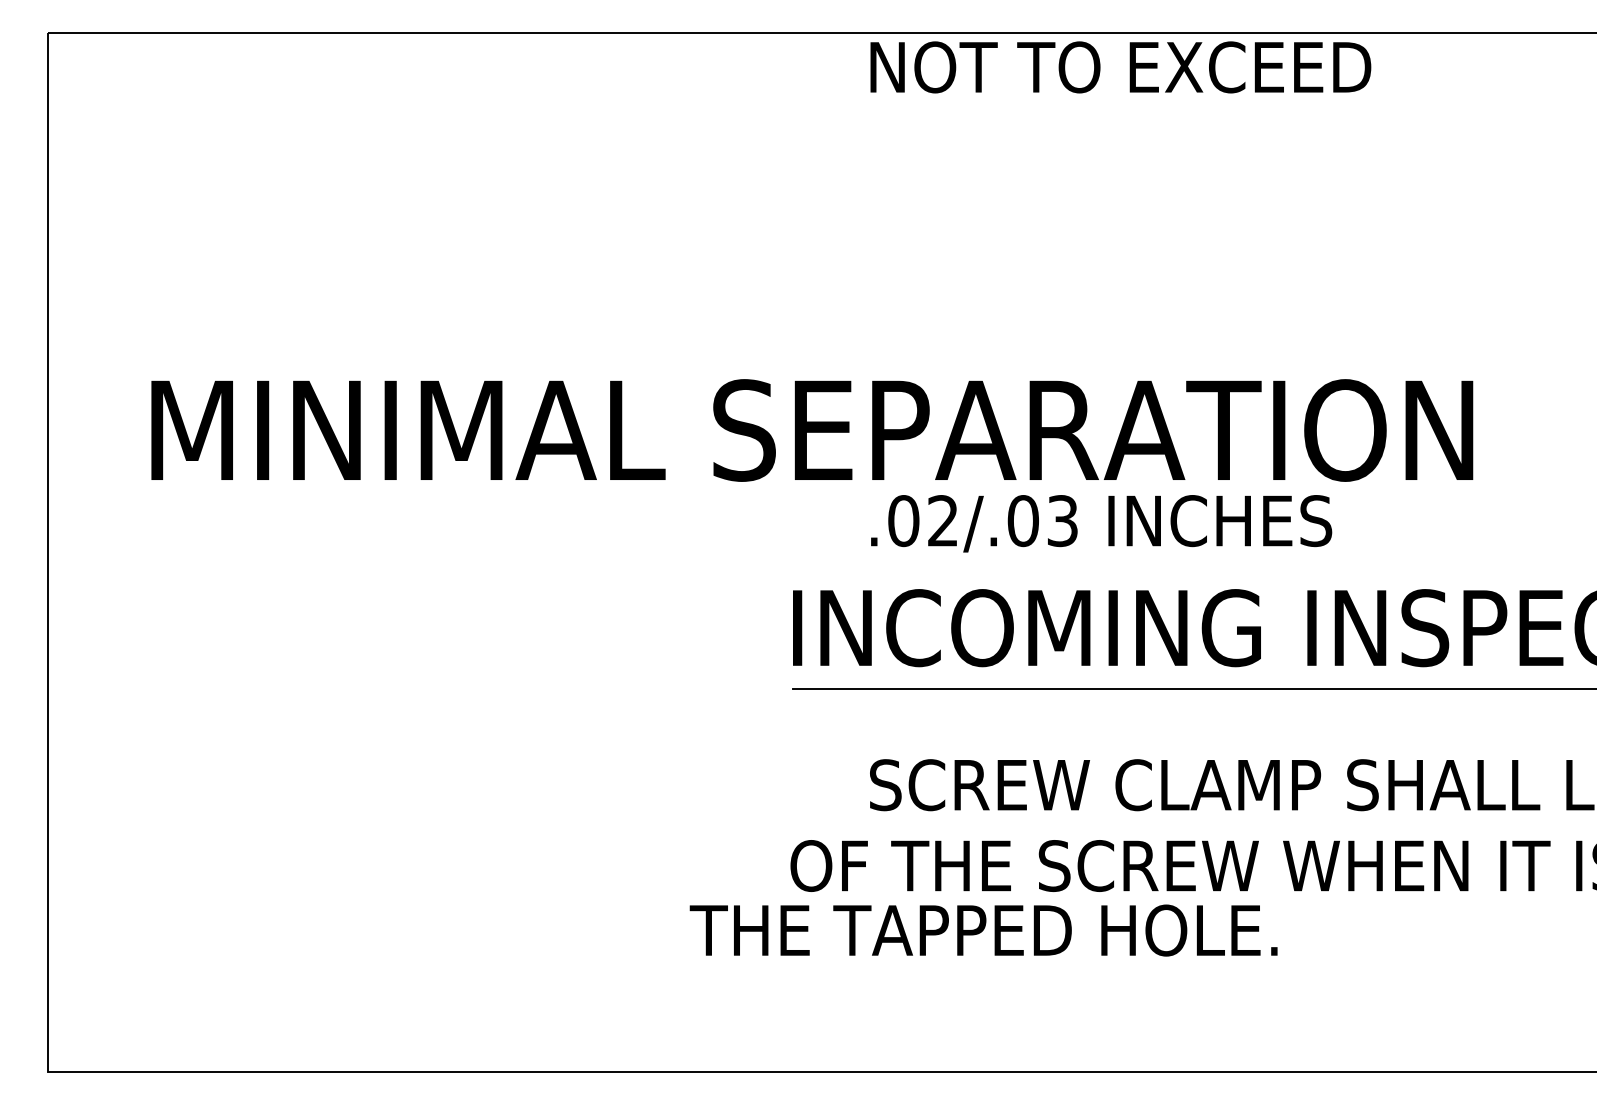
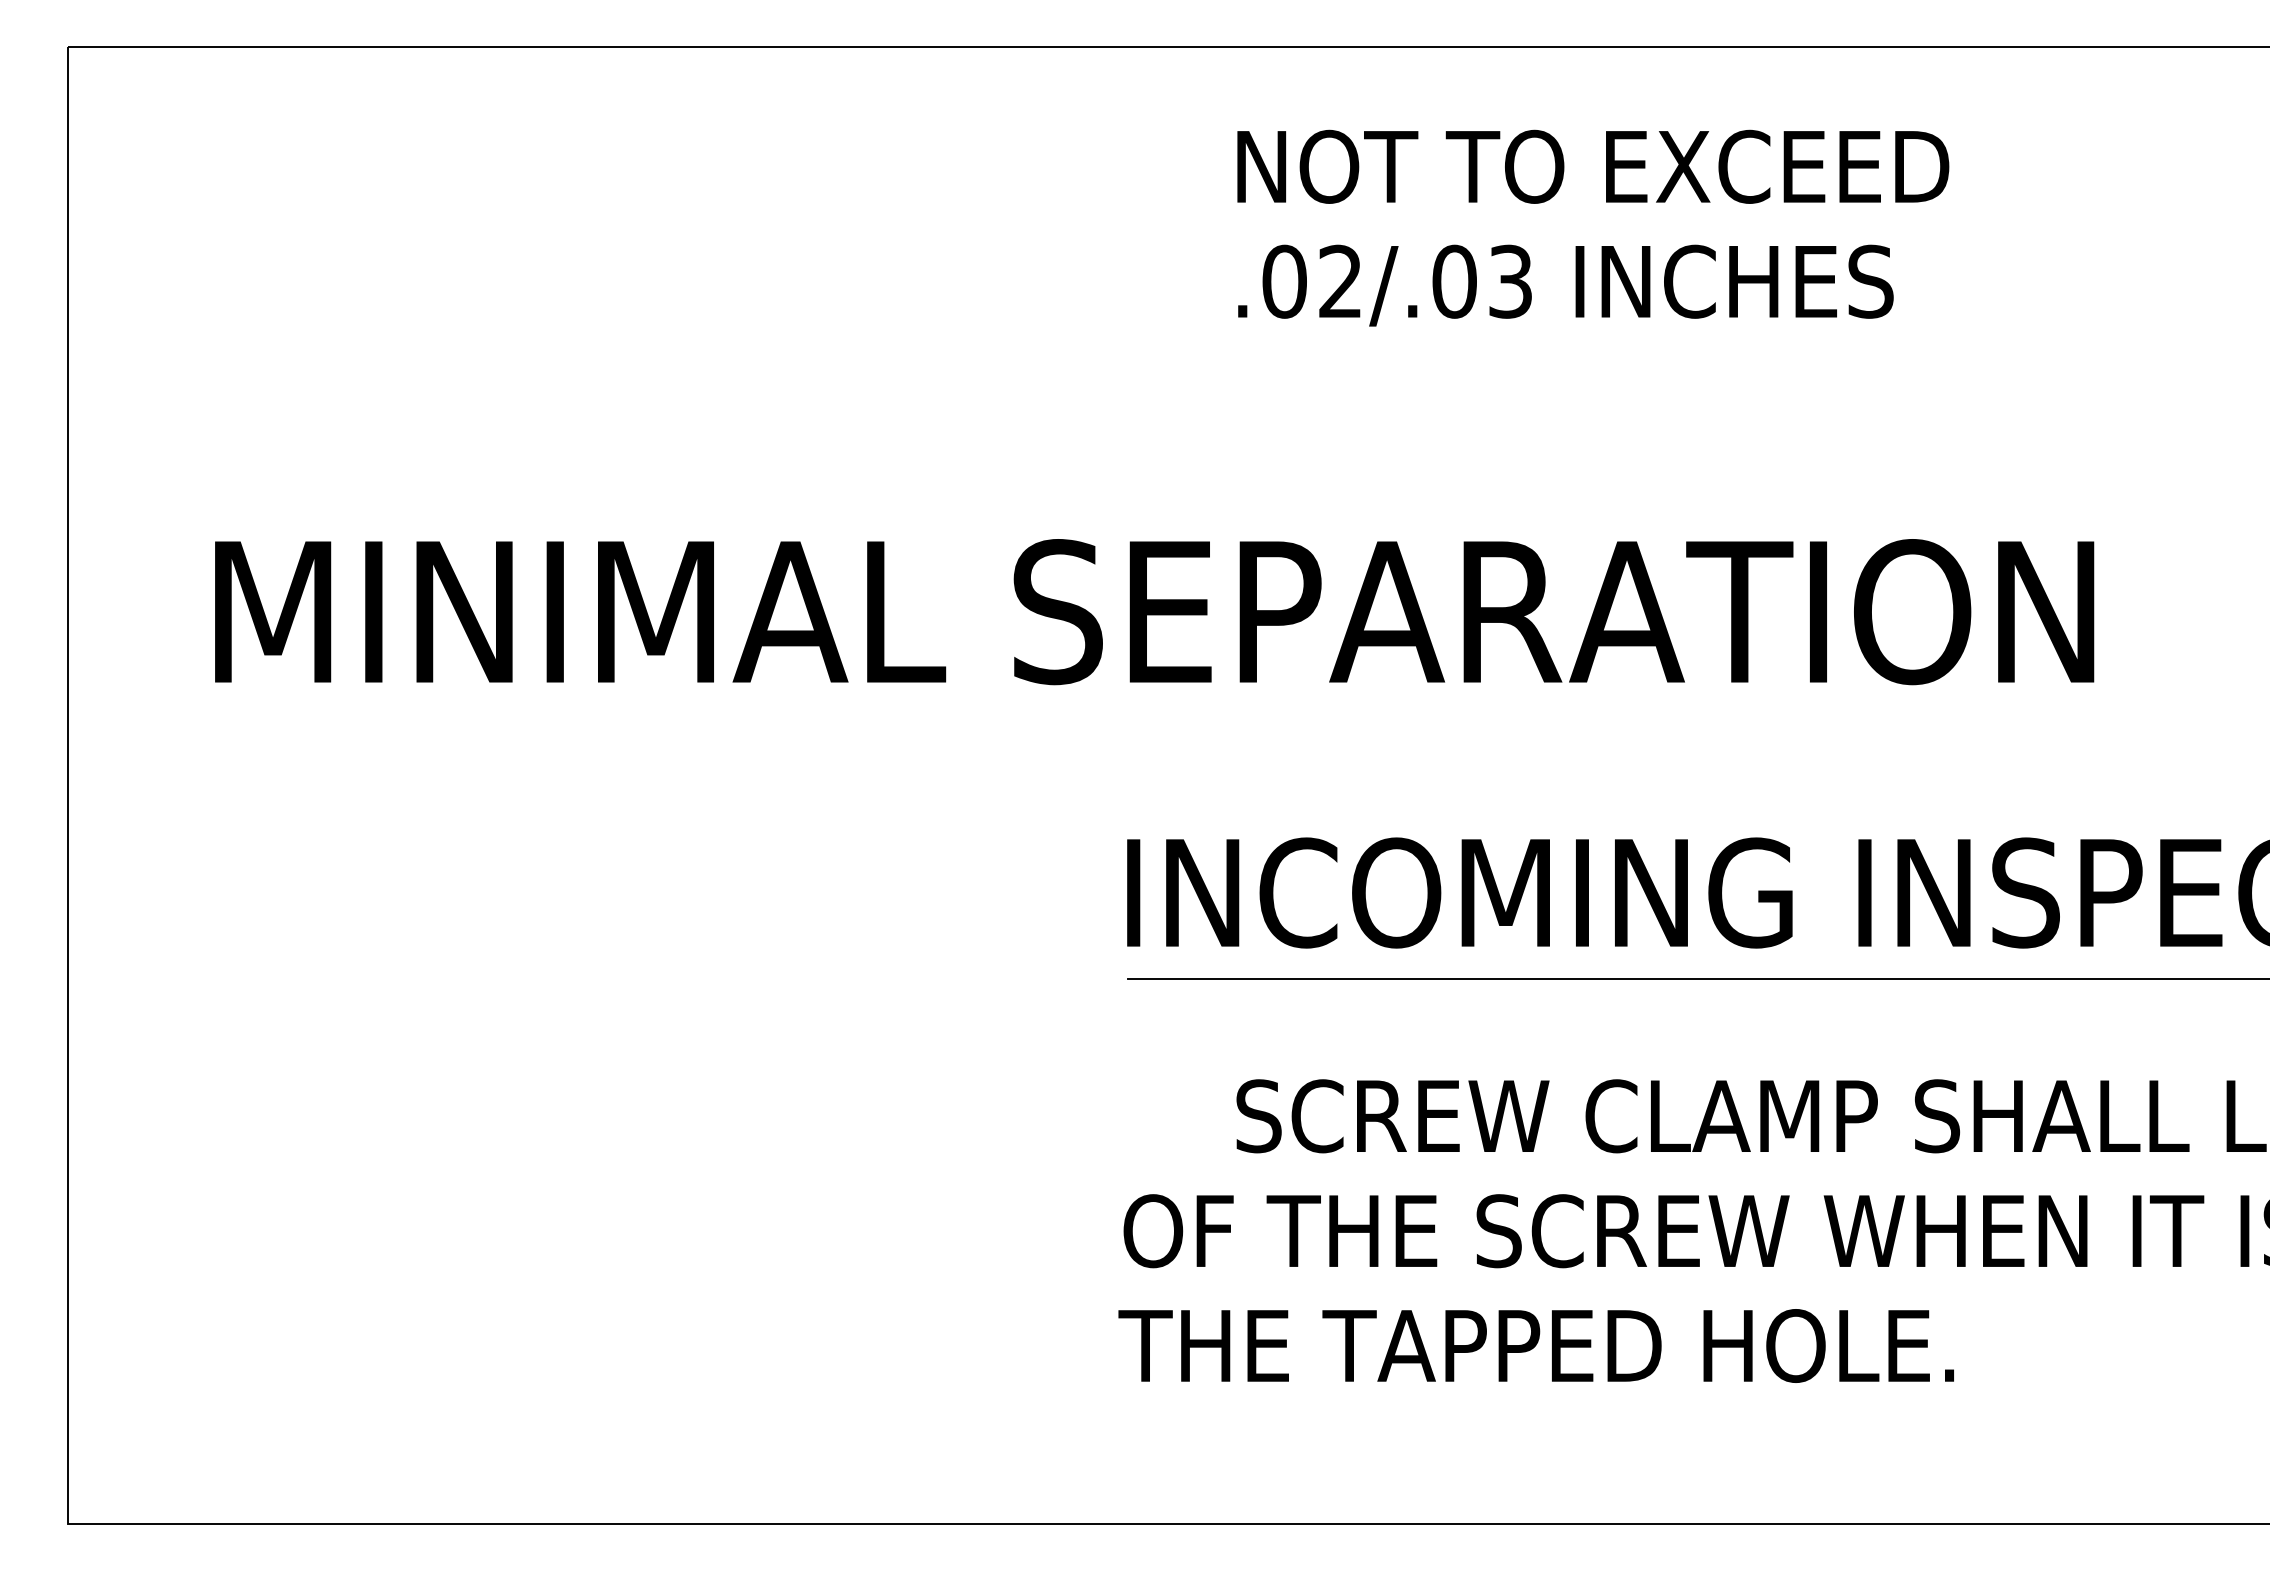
text: (1121, 67) -> (1593, 166), moved
text: (1101, 523) -> (1565, 285), moved
text: (983, 930) -> (1535, 1345), moved

